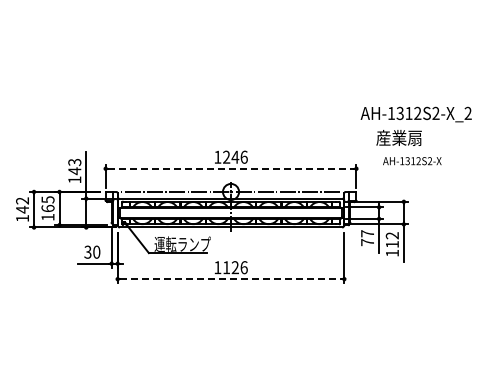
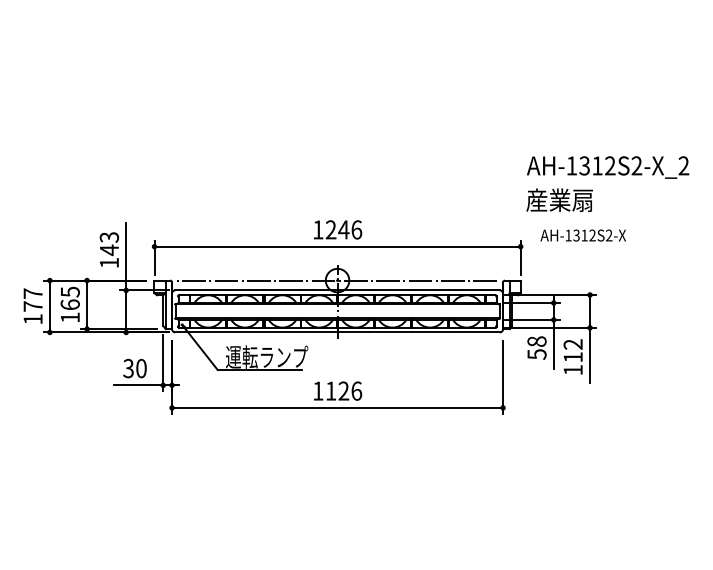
text: (398, 137) -> (558, 199), moved
text: (412, 161) -> (583, 236), moved
line: (231, 168) -> (338, 246), dashed -> solid
text: (22, 205) -> (33, 300), 142 -> 177
text: (367, 238) -> (536, 348), 77 -> 58
line: (231, 279) -> (338, 408), dashed -> solid

